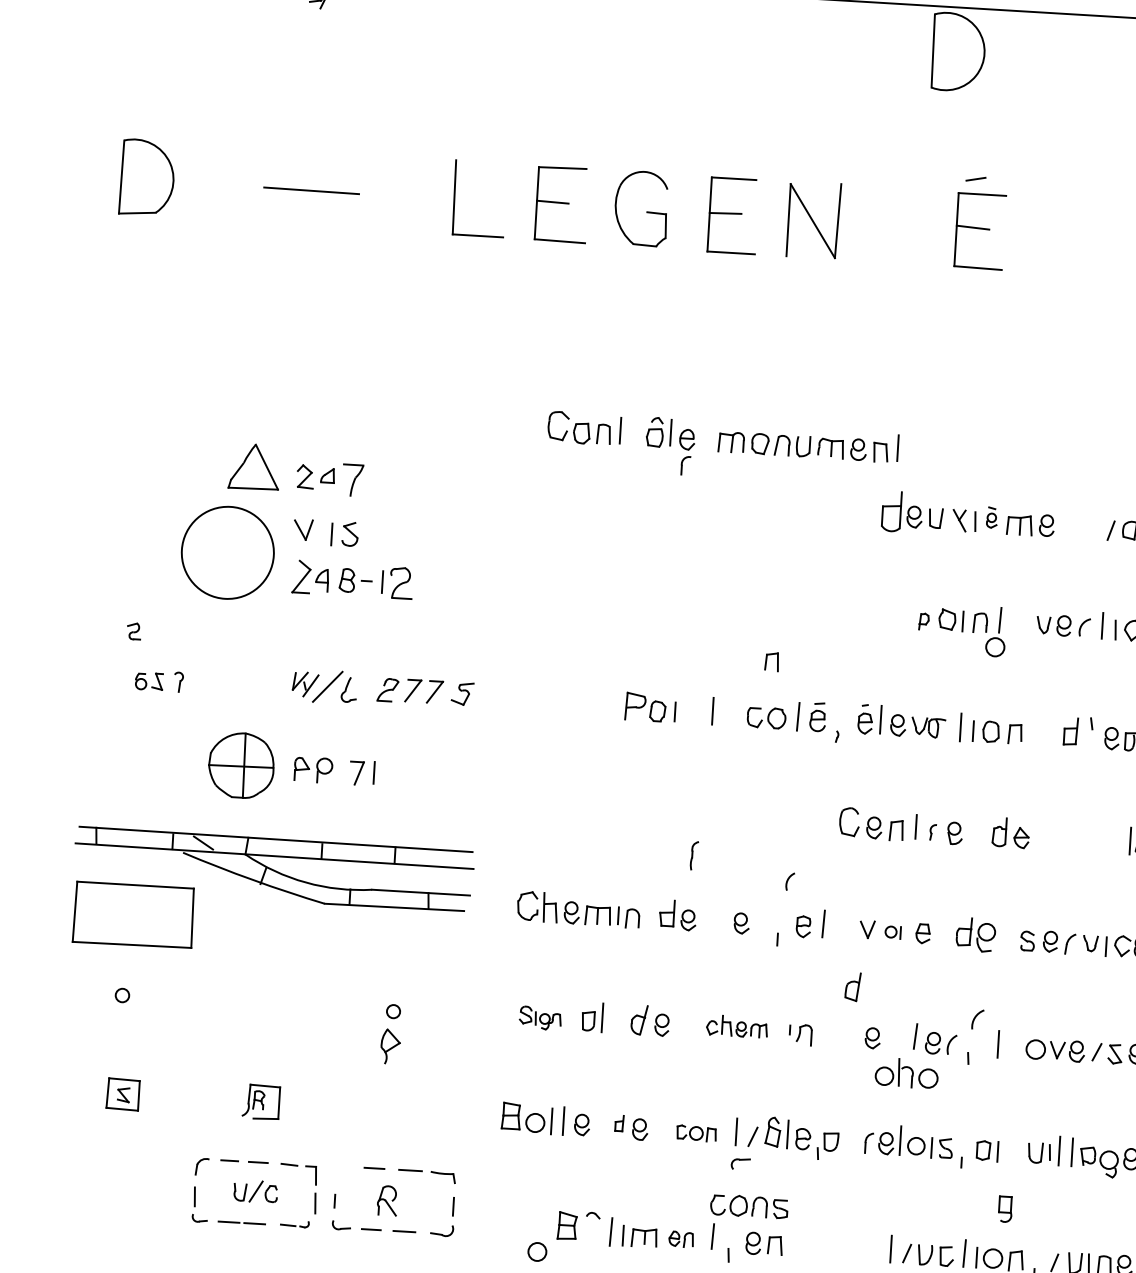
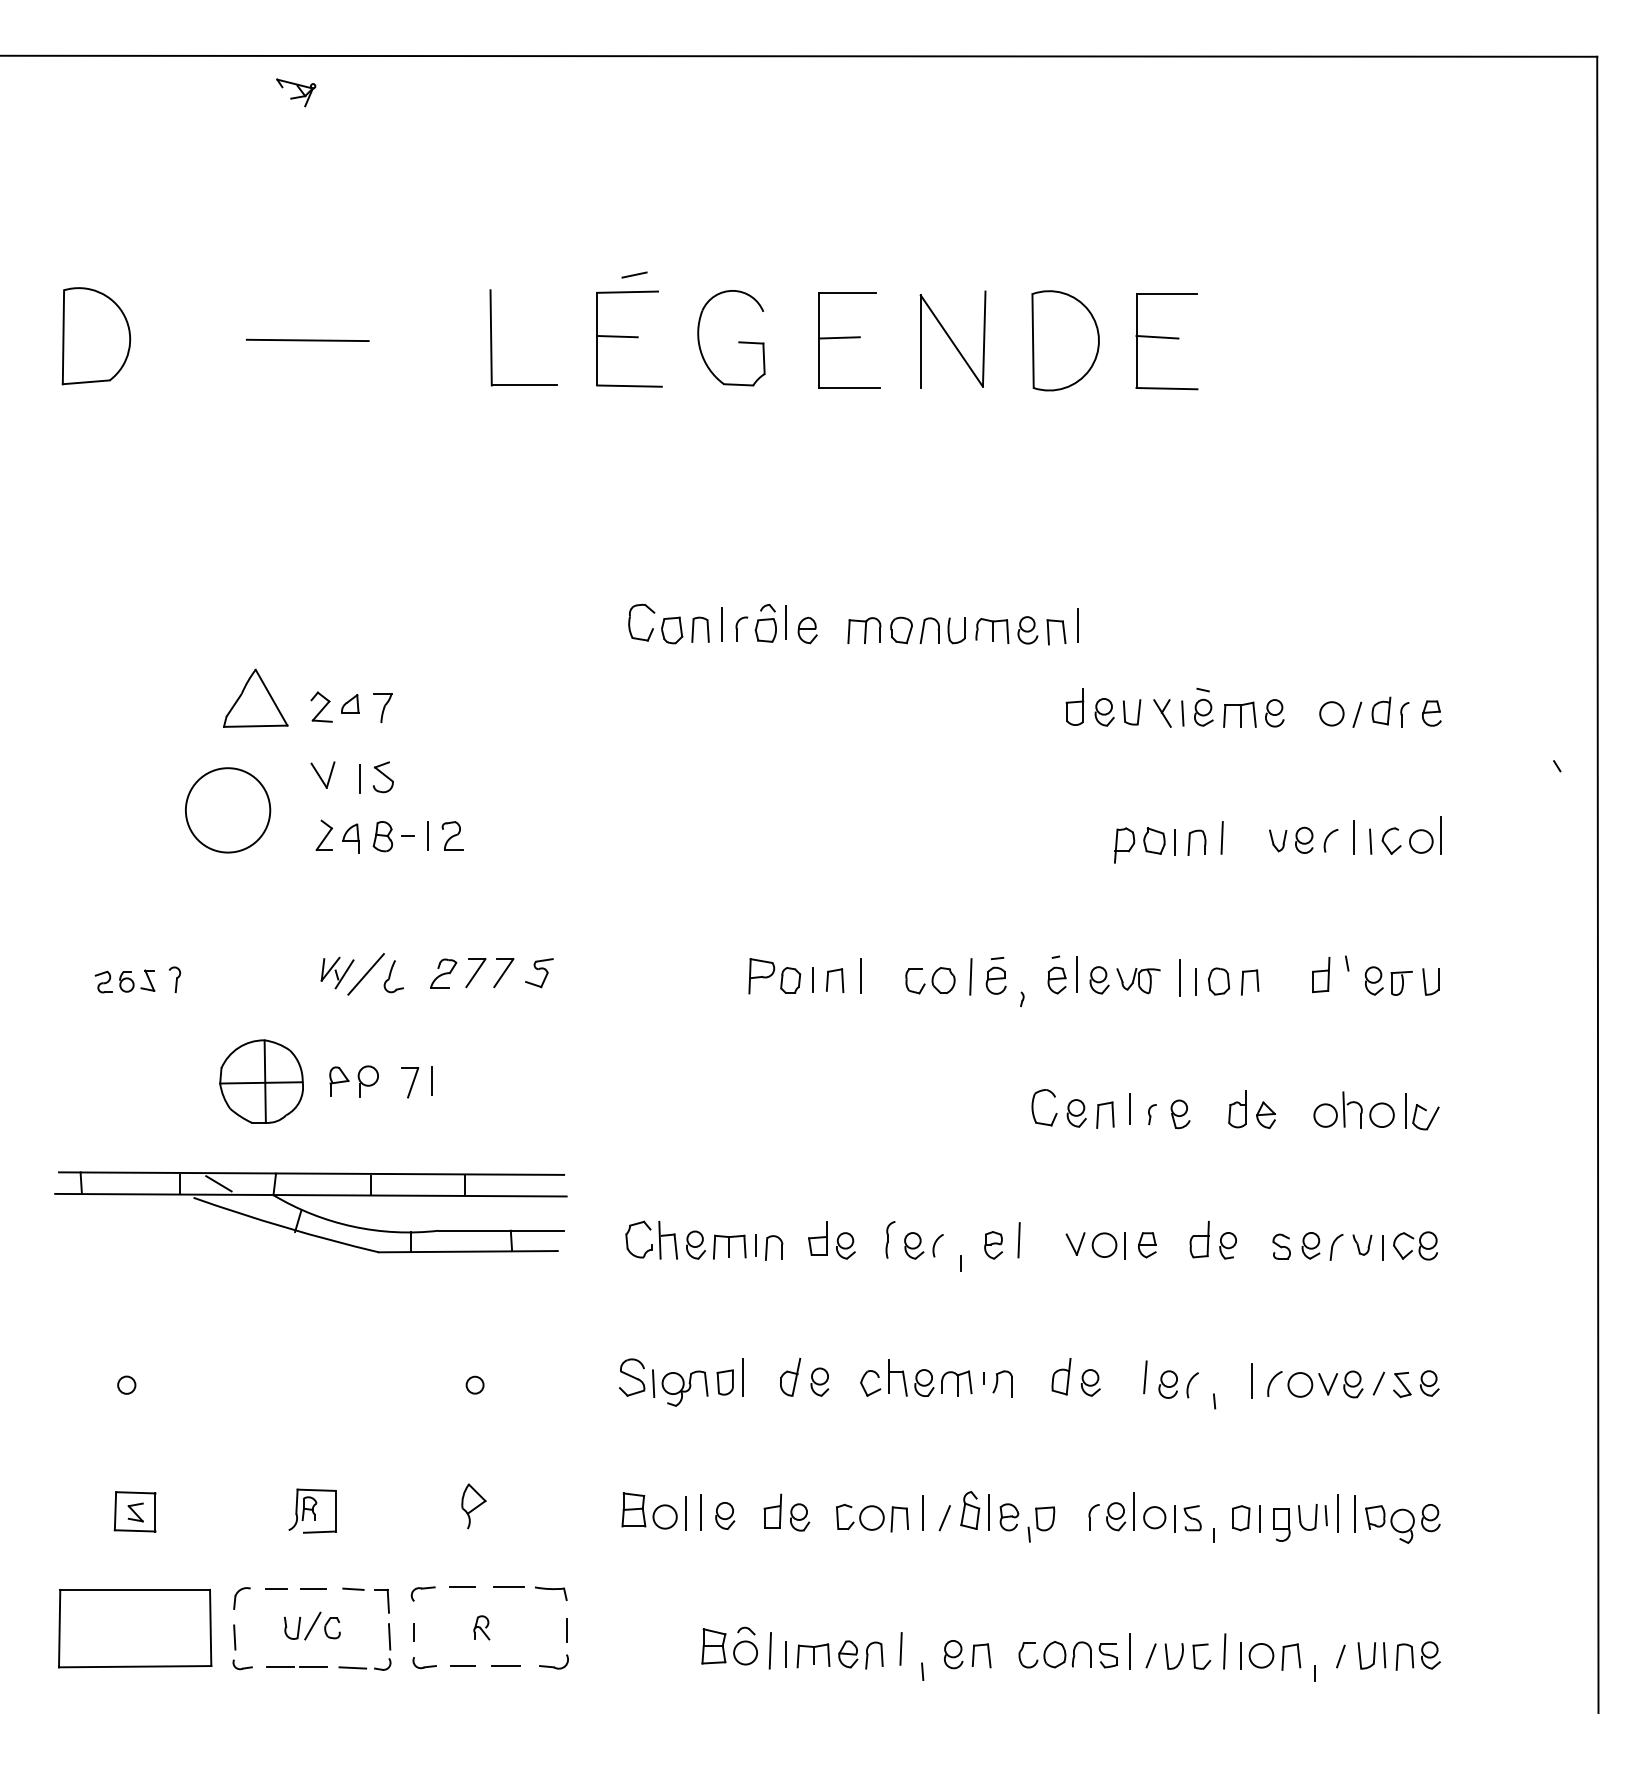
part: (958, 52) -> (1065, 340), moved
line: (975, 178) -> (634, 274), moved
part: (685, 465) -> (741, 628), moved
part: (352, 479) -> (382, 707), size x0.71
part: (891, 511) -> (1074, 706), size x0.71
part: (991, 517) -> (1203, 706), size x1.43
circle: (227, 552) -> (227, 810), size x0.71
part: (301, 576) -> (323, 834), size x0.71
part: (401, 582) -> (452, 835), size x0.71
part: (923, 621) -> (1124, 845), size x1.67
part: (133, 630) -> (103, 981), moved
circle: (995, 646) -> (1331, 713), moved
part: (772, 661) -> (835, 980), moved
part: (694, 855) -> (890, 1239), moved
arc: (788, 881) -> (935, 1245), moved
part: (134, 915) -> (135, 1628), moved
part: (892, 932) -> (1108, 1245), size x1.67
part: (985, 937) -> (1227, 1245), size x0.71
part: (852, 986) -> (1061, 1376), moved
arc: (976, 1017) -> (1272, 1381), moved
part: (540, 1018) -> (663, 1382), size x1.67
part: (737, 1026) -> (916, 1377), size x1.43
part: (390, 1046) -> (473, 1506), moved
part: (905, 1068) -> (1352, 1103), moved
part: (619, 1122) -> (772, 1510), size x1.67
part: (696, 1133) -> (872, 1518), size x1.43
part: (740, 1163) -> (422, 1593), moved
part: (387, 1200) -> (481, 1627), size x0.62
part: (748, 1206) -> (1067, 1654), moved
part: (1005, 1209) -> (1281, 1524), moved
part: (294, 1223) -> (364, 1664), size x1.43
part: (681, 1239) -> (860, 1654), size x1.43
circle: (537, 1251) -> (745, 1652), moved

